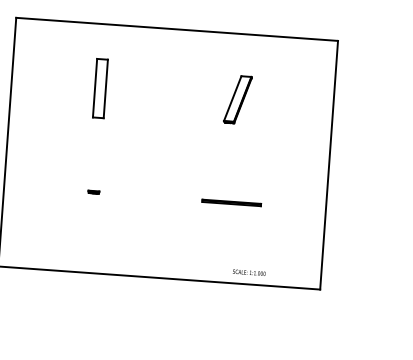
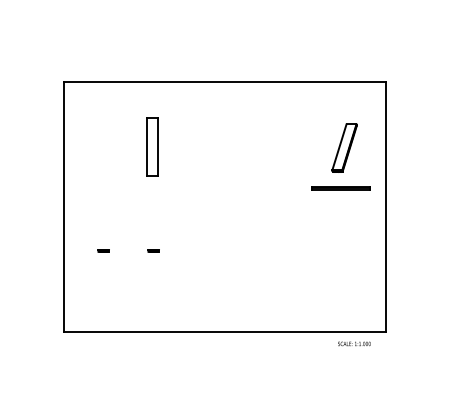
part: (237, 99) -> (344, 147), moved
part: (43, 188) -> (103, 250), added
line: (231, 202) -> (340, 188), moved
text: (249, 272) -> (354, 343), moved

